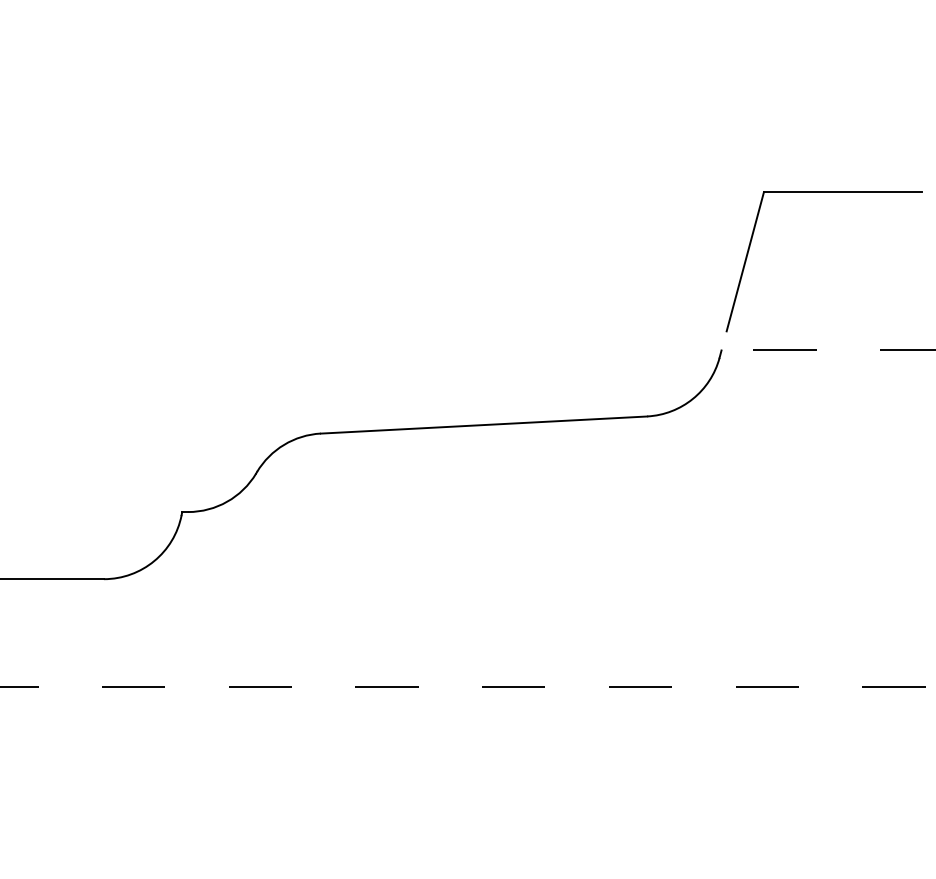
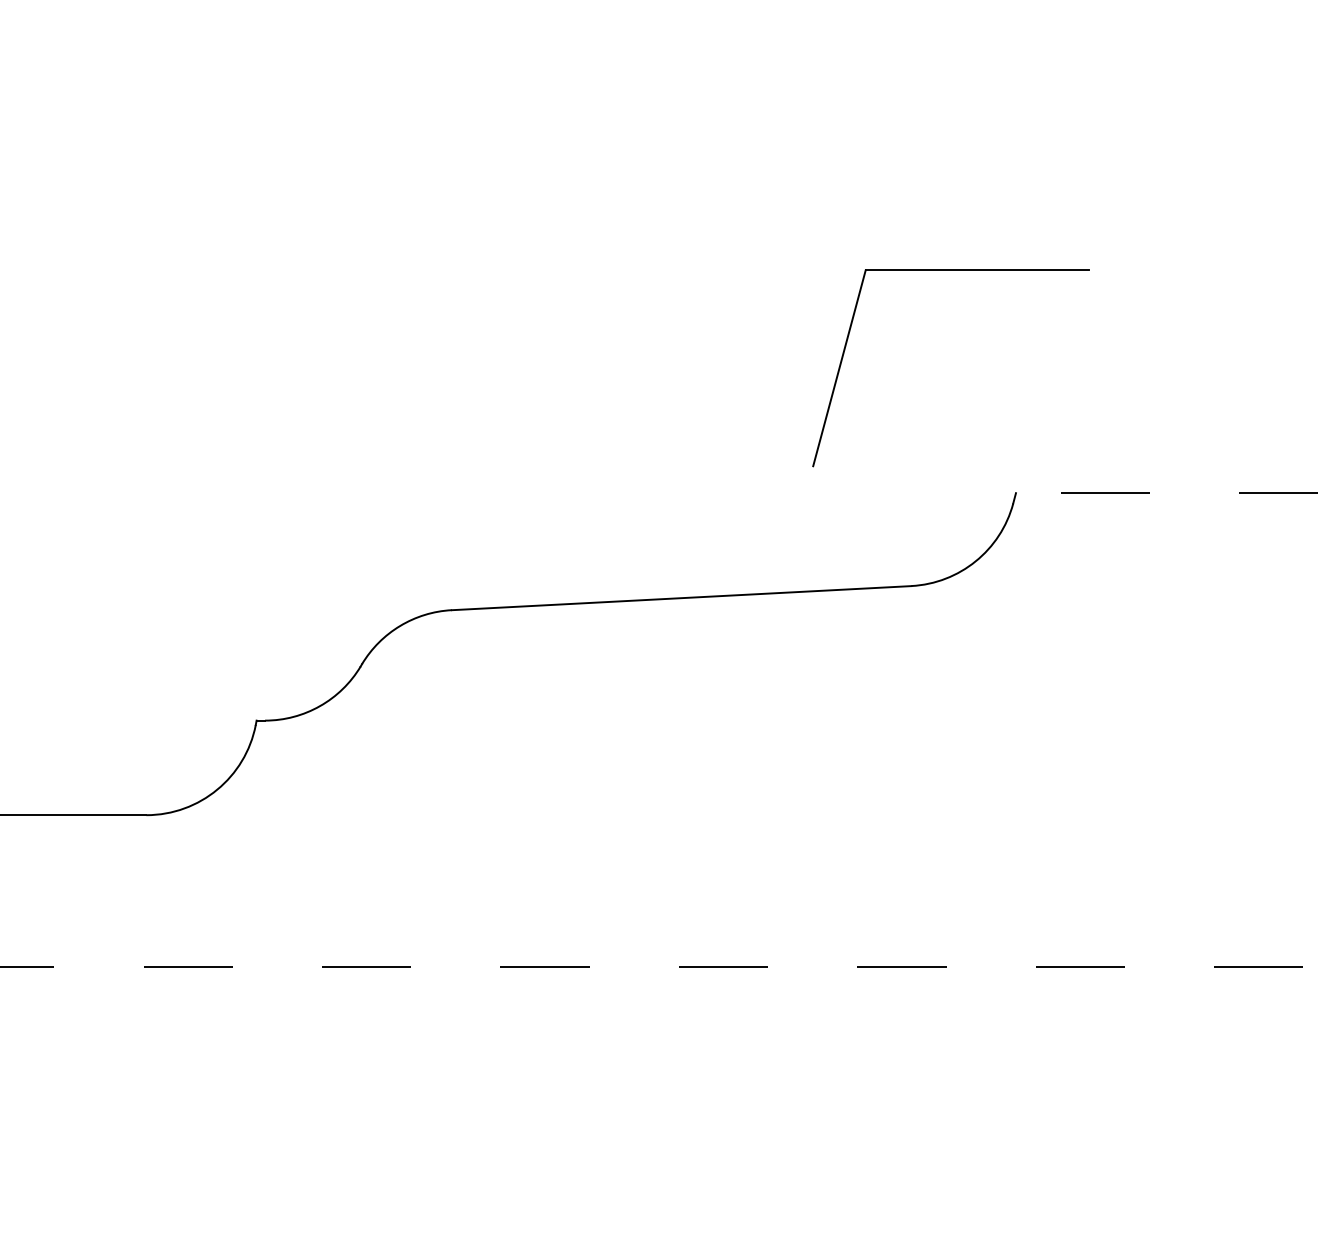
part: (824, 192) -> (950, 270), moved

